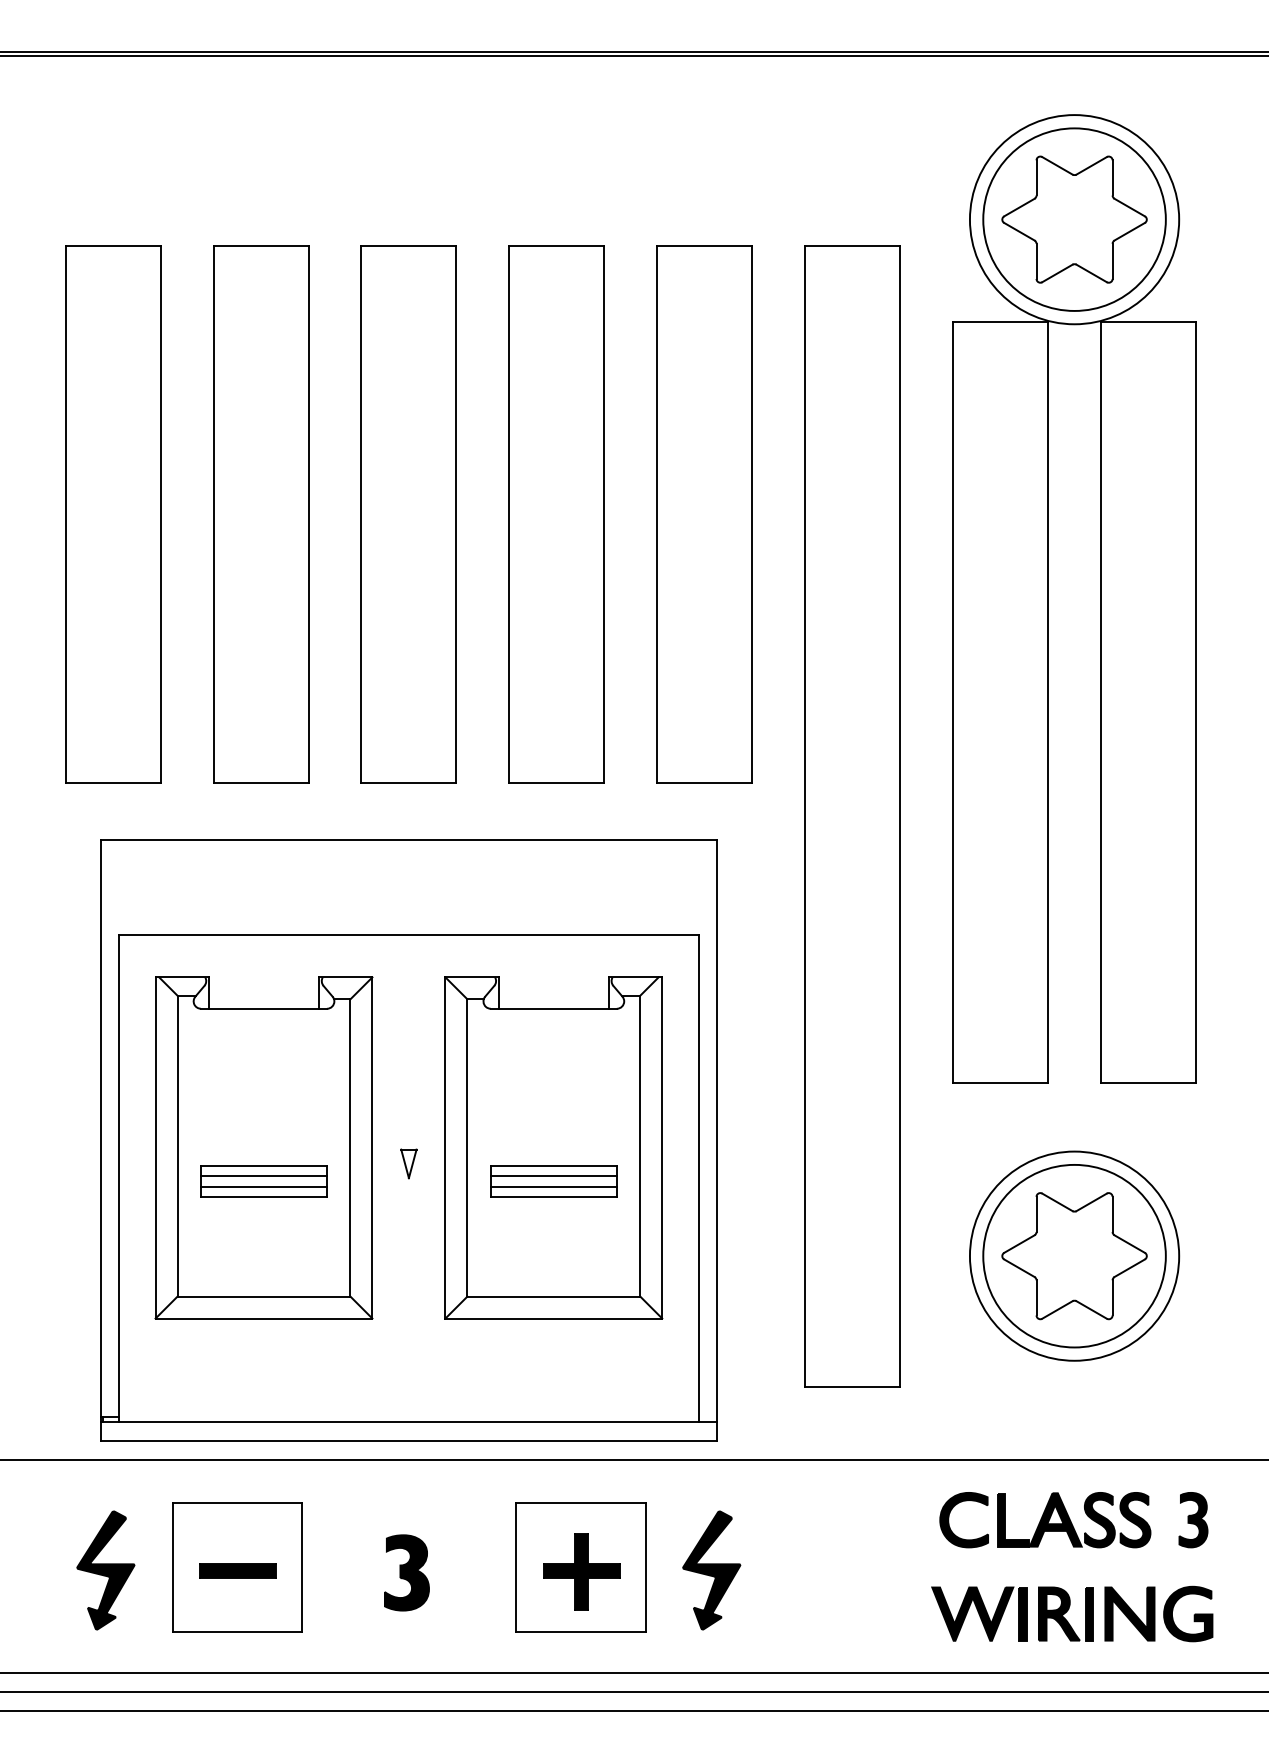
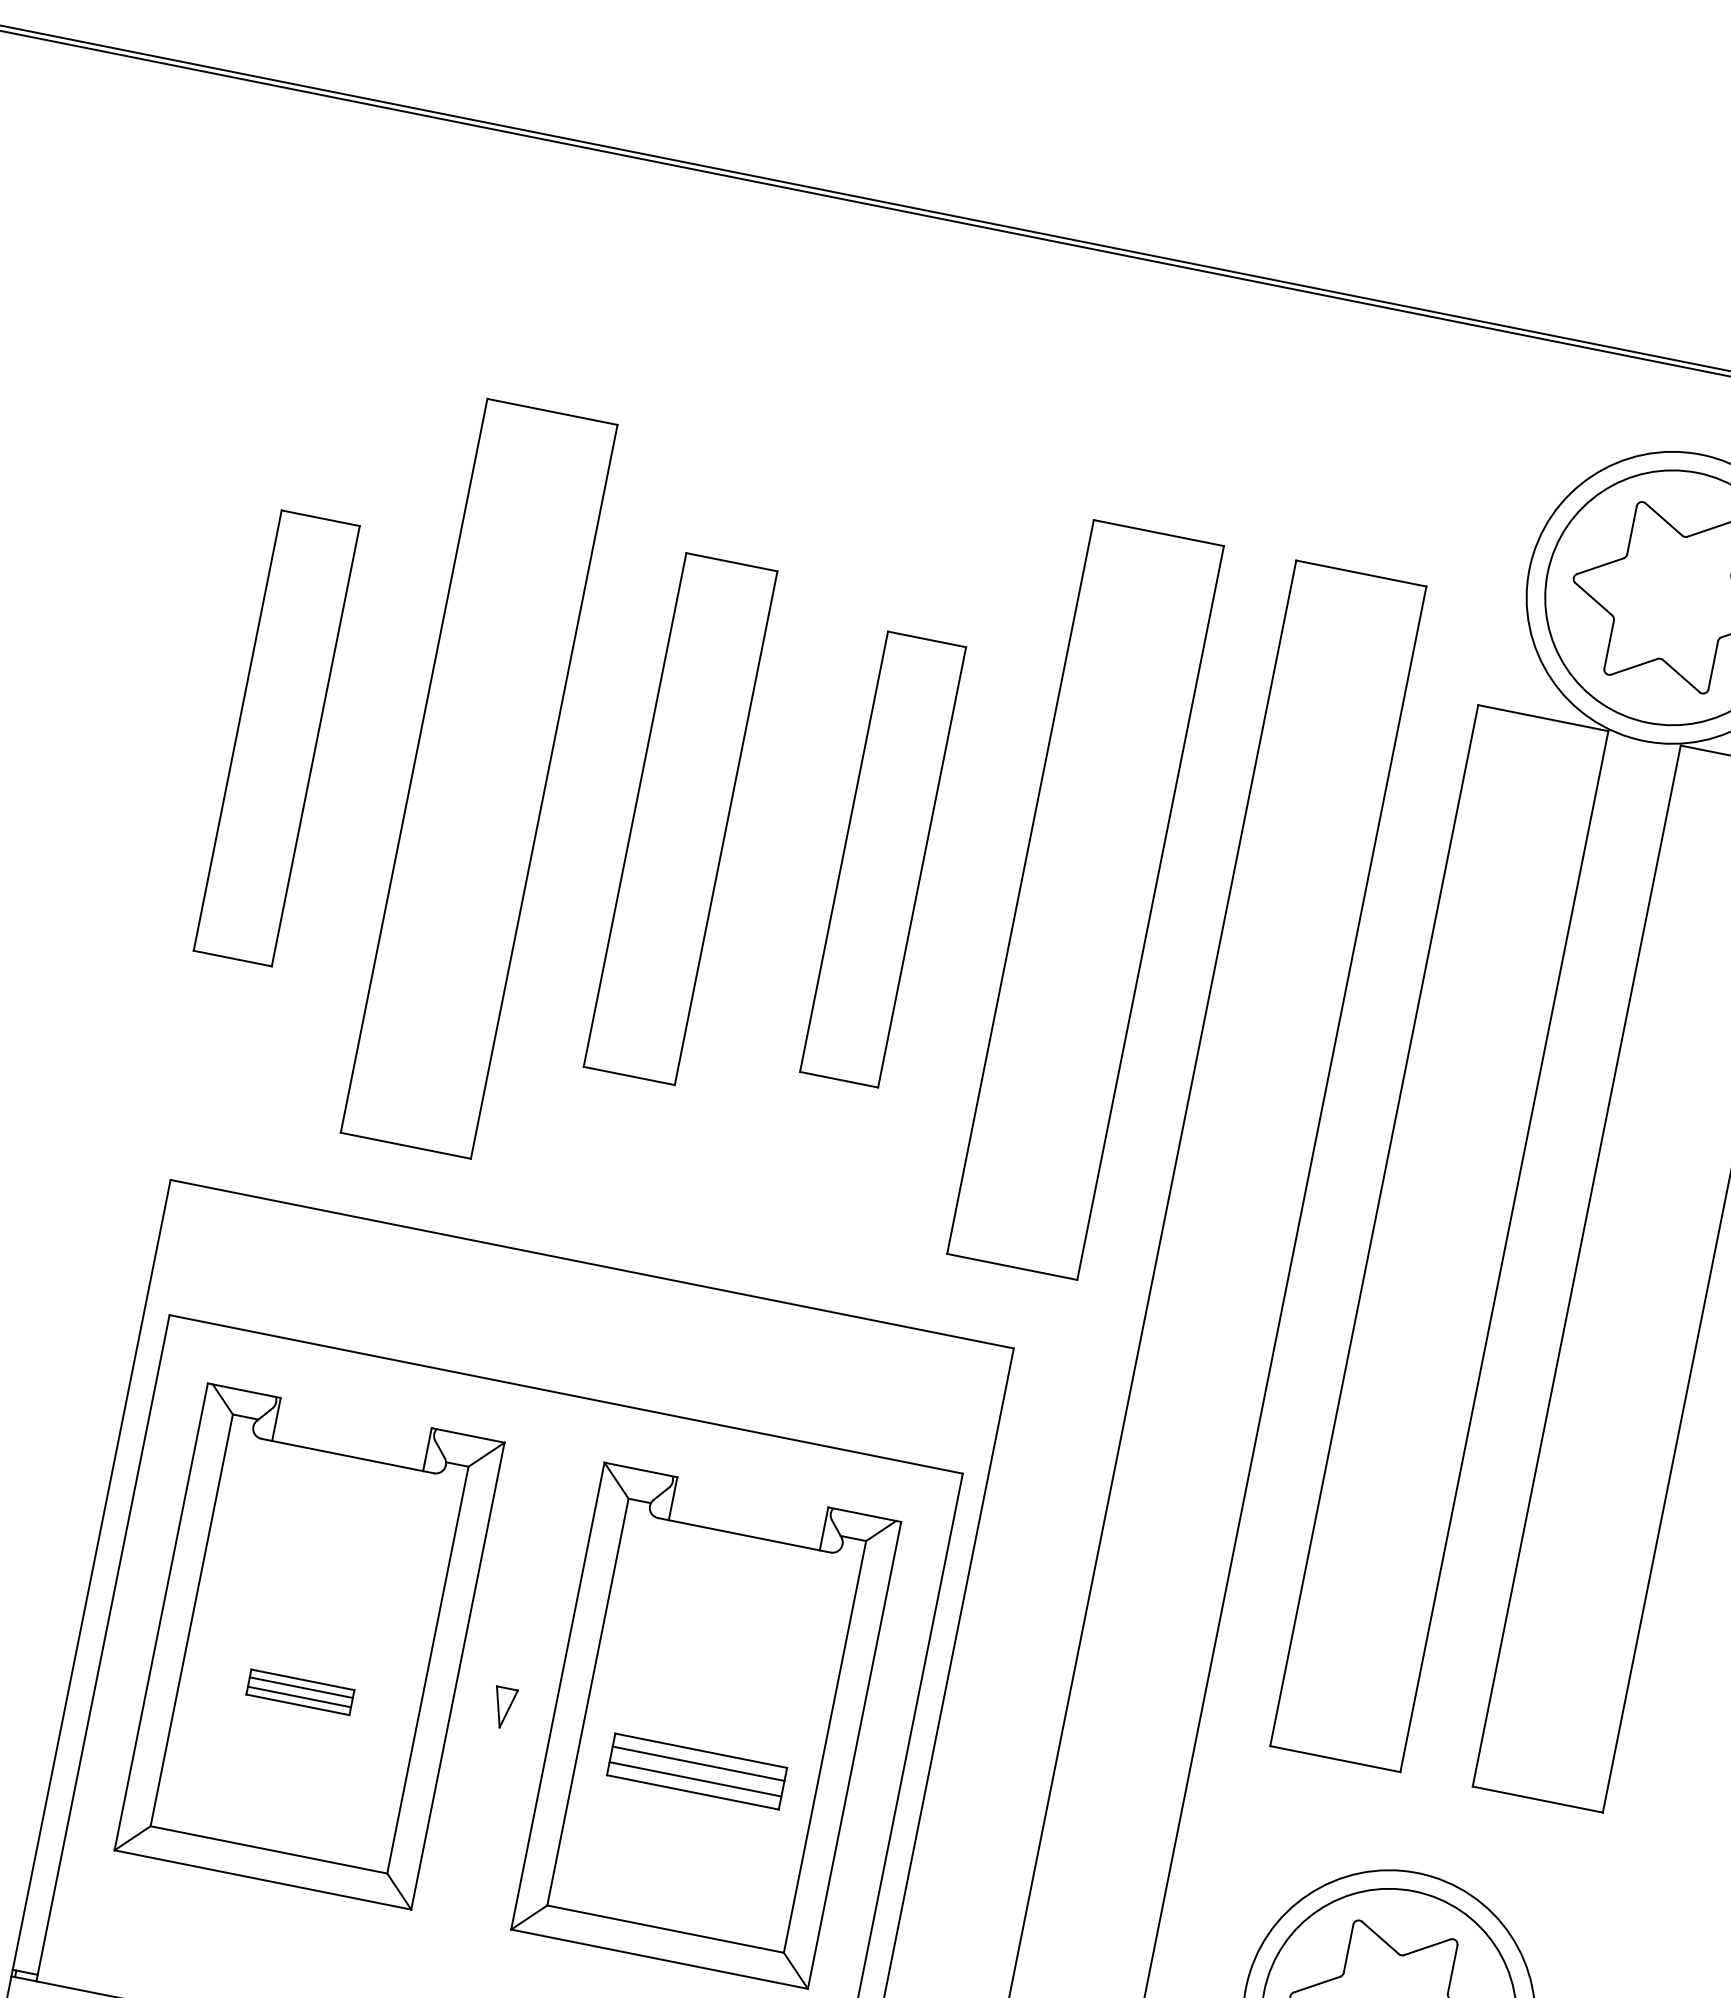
part: (113, 514) -> (276, 738), size x0.6
part: (408, 514) -> (680, 819), size x0.7
part: (556, 514) -> (883, 859), size x0.6
part: (263, 1181) -> (299, 1692), size x0.6

